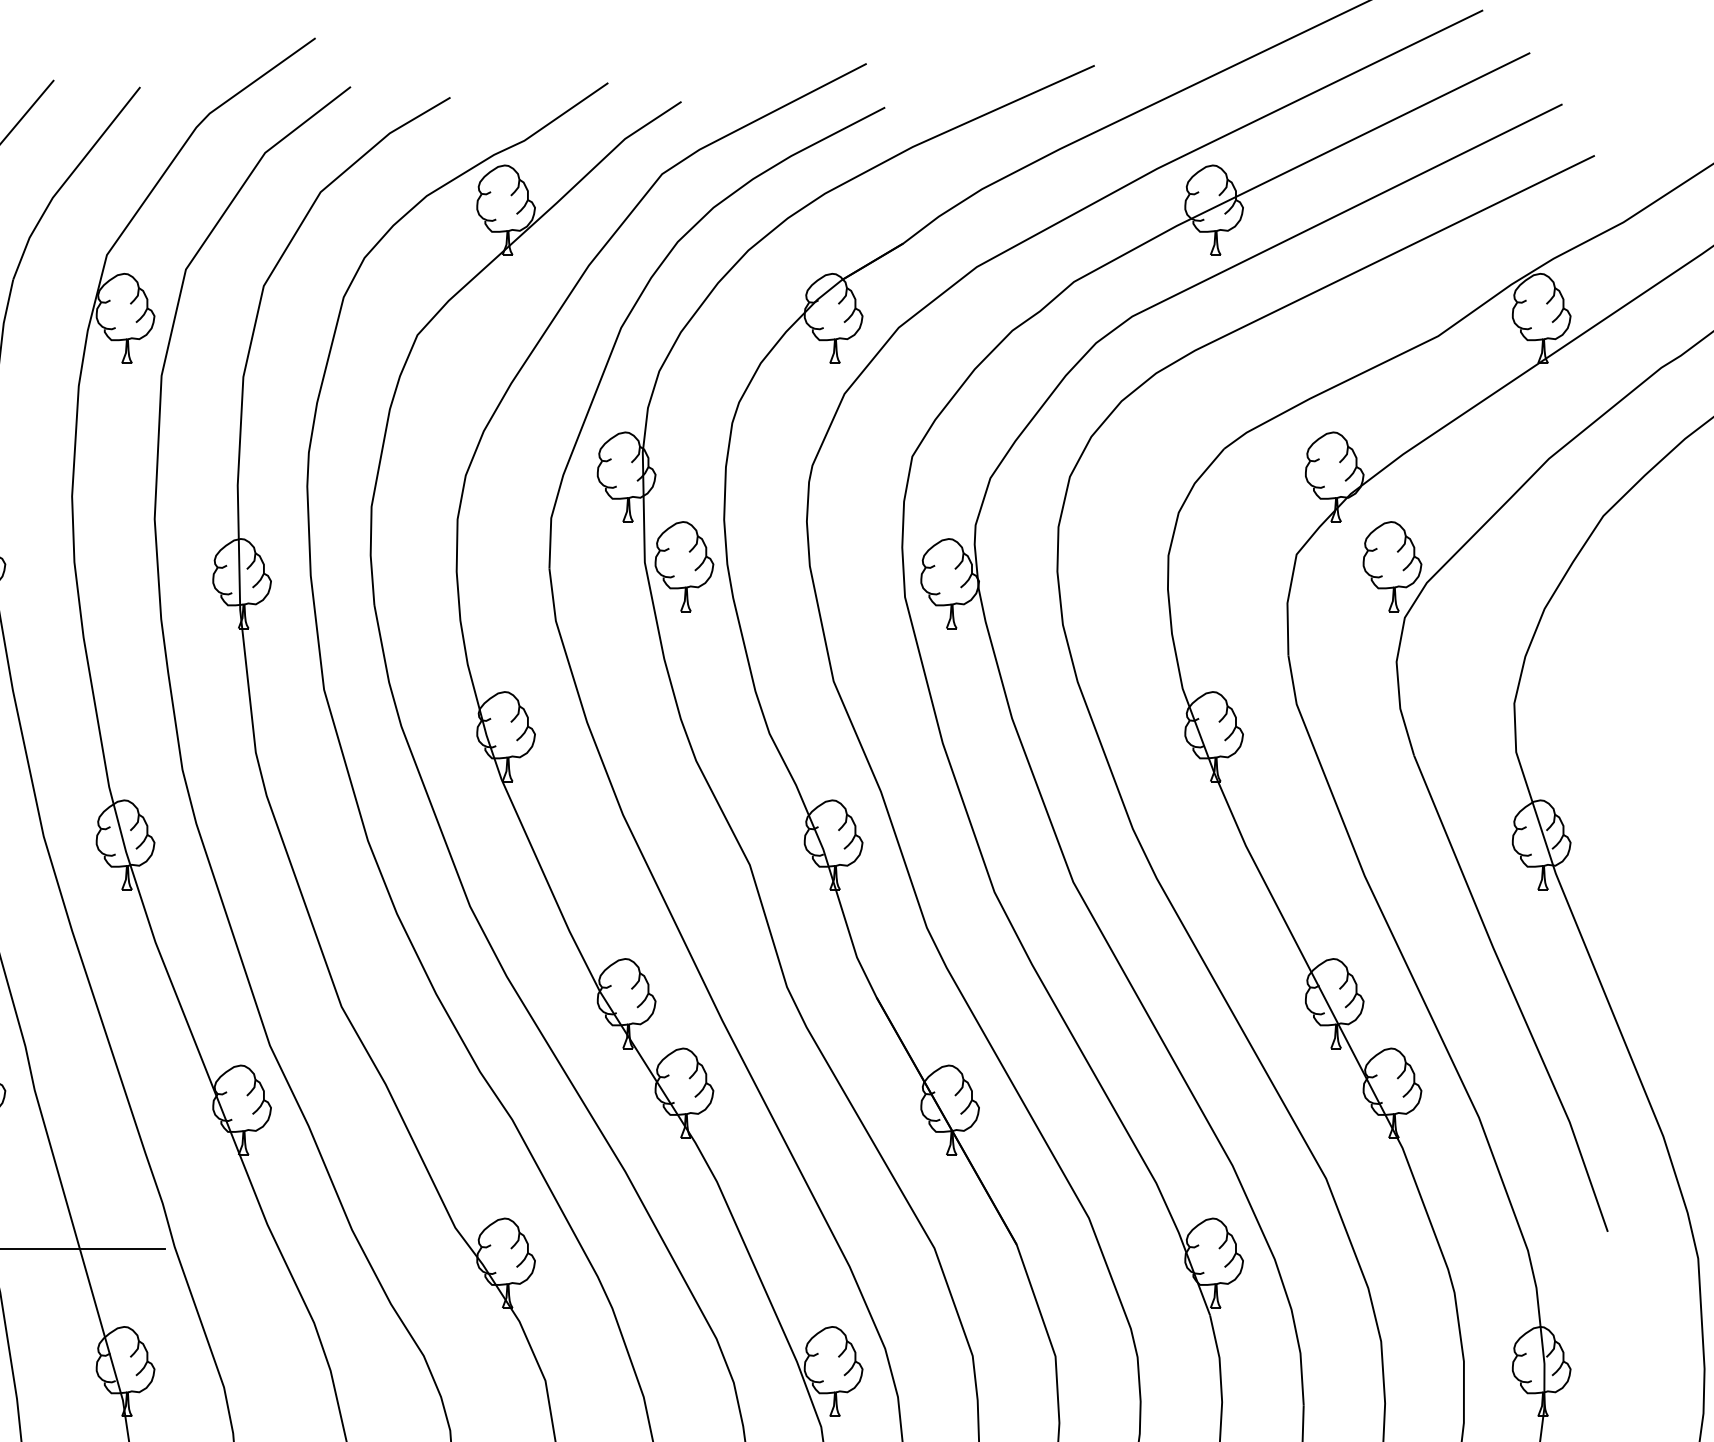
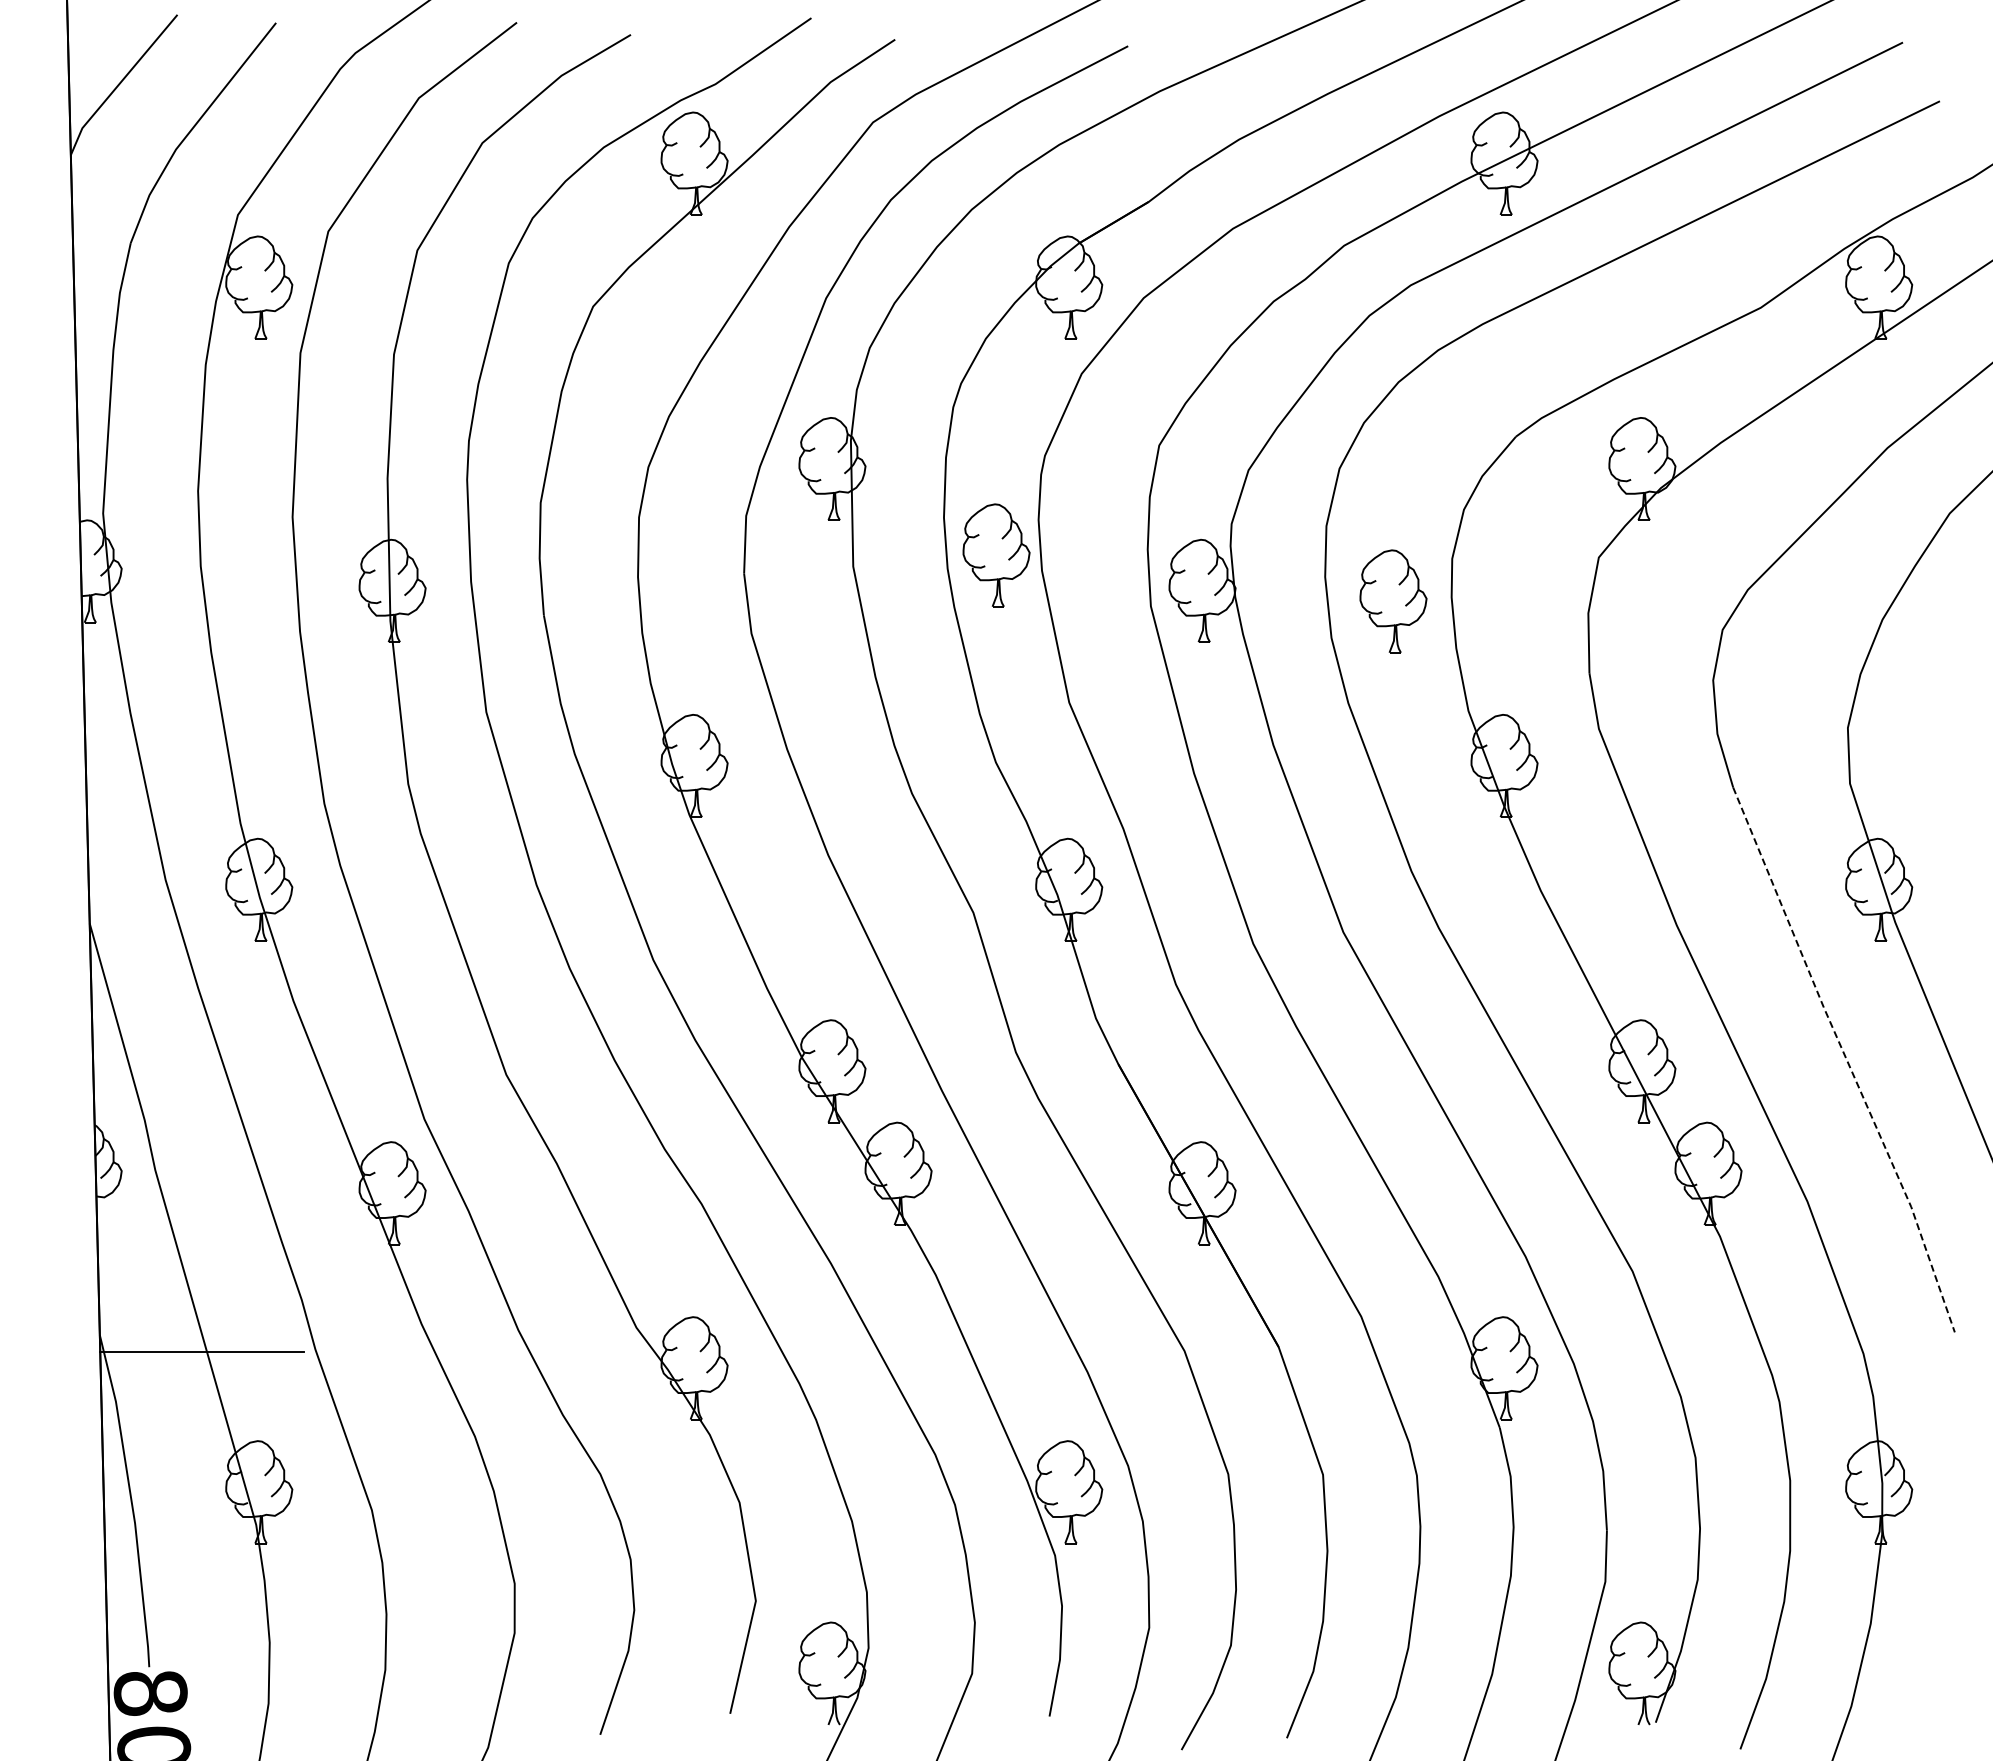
part: (684, 566) -> (996, 555), moved
part: (1392, 566) -> (1393, 601), moved
line: (1513, 993) -> (1846, 1059), solid -> dashed

